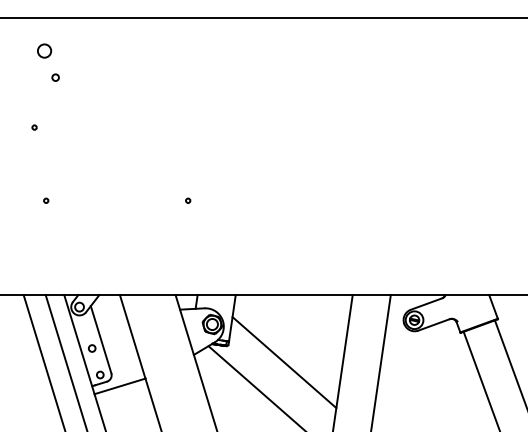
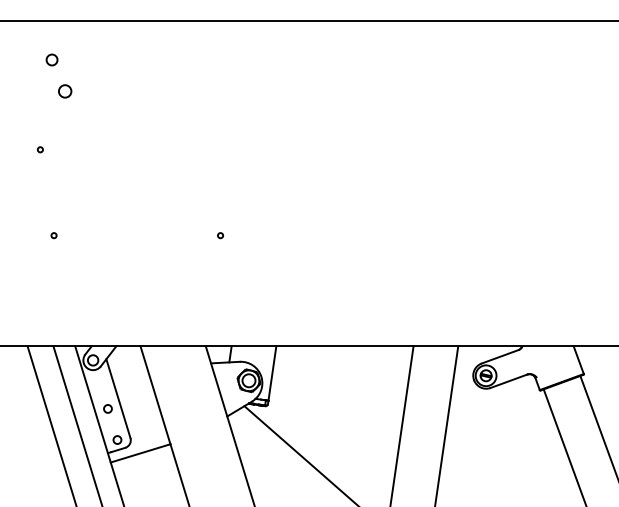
circle: (44, 50) -> (51, 59), size x0.7
circle: (55, 77) -> (64, 90), size x1.6
line: (284, 362) -> (333, 425), removed

